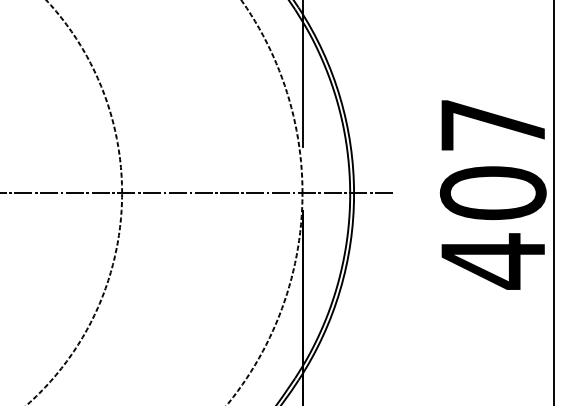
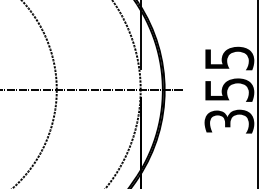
text: (493, 194) -> (229, 90), 407 -> 355

